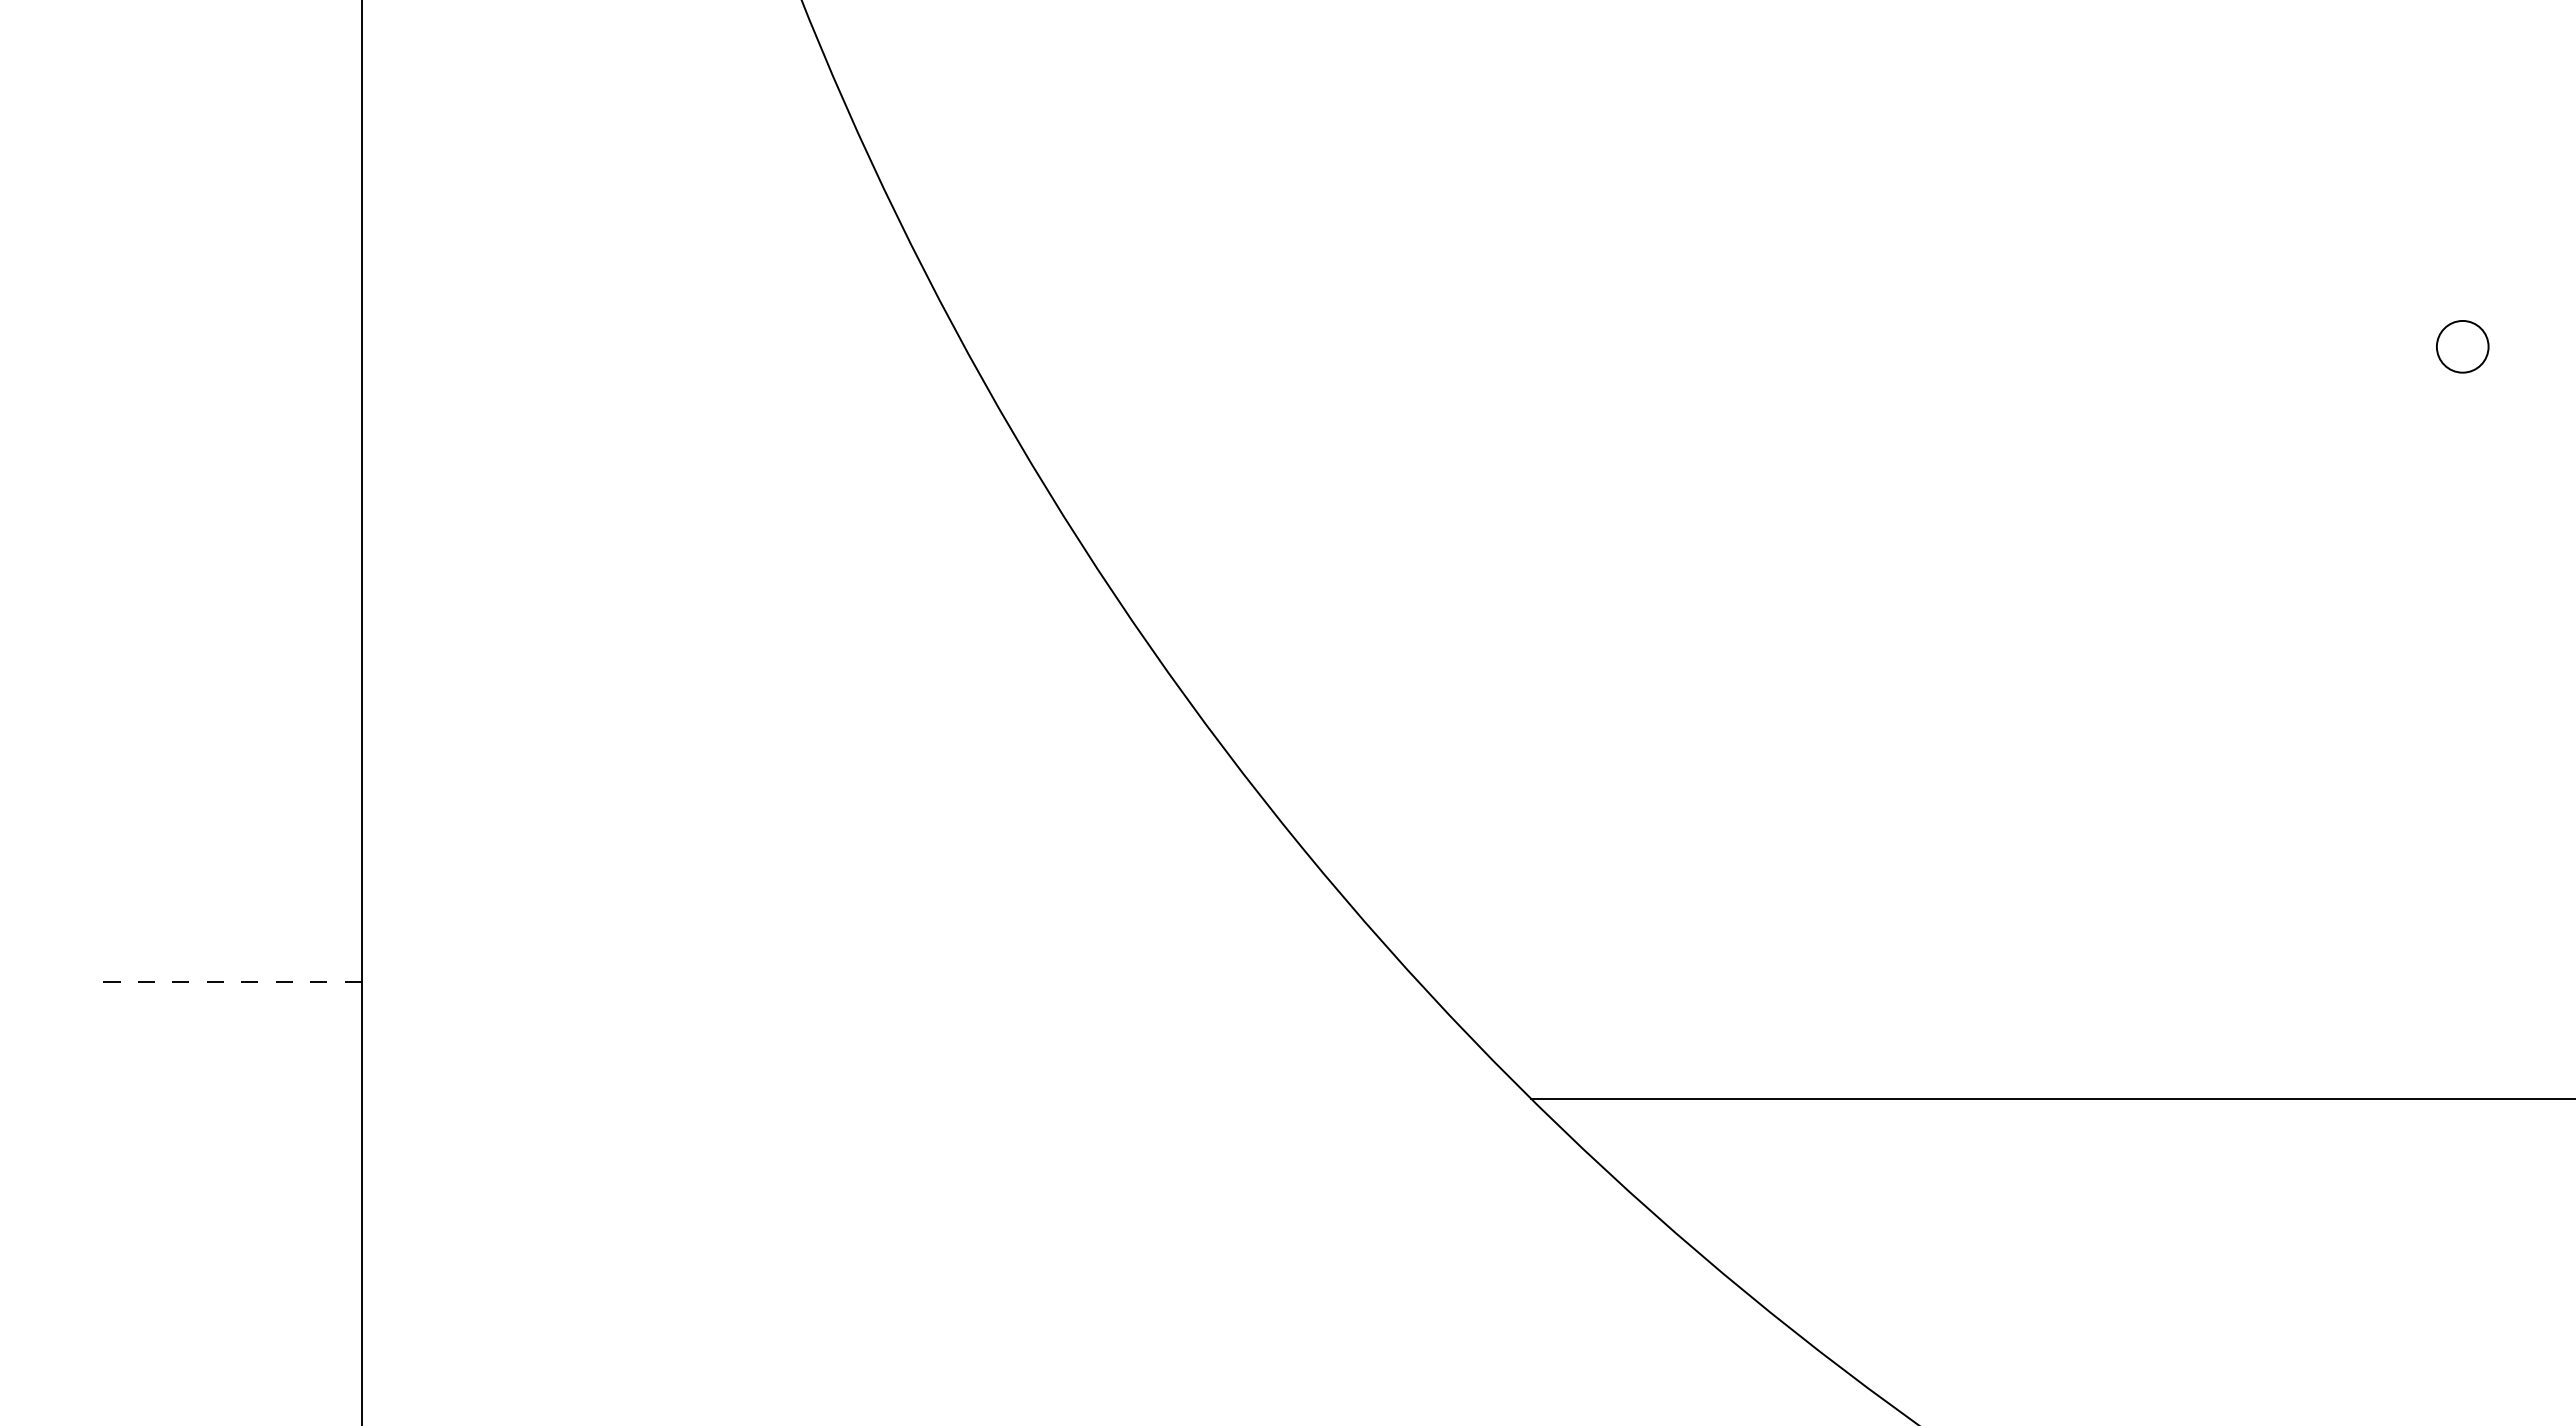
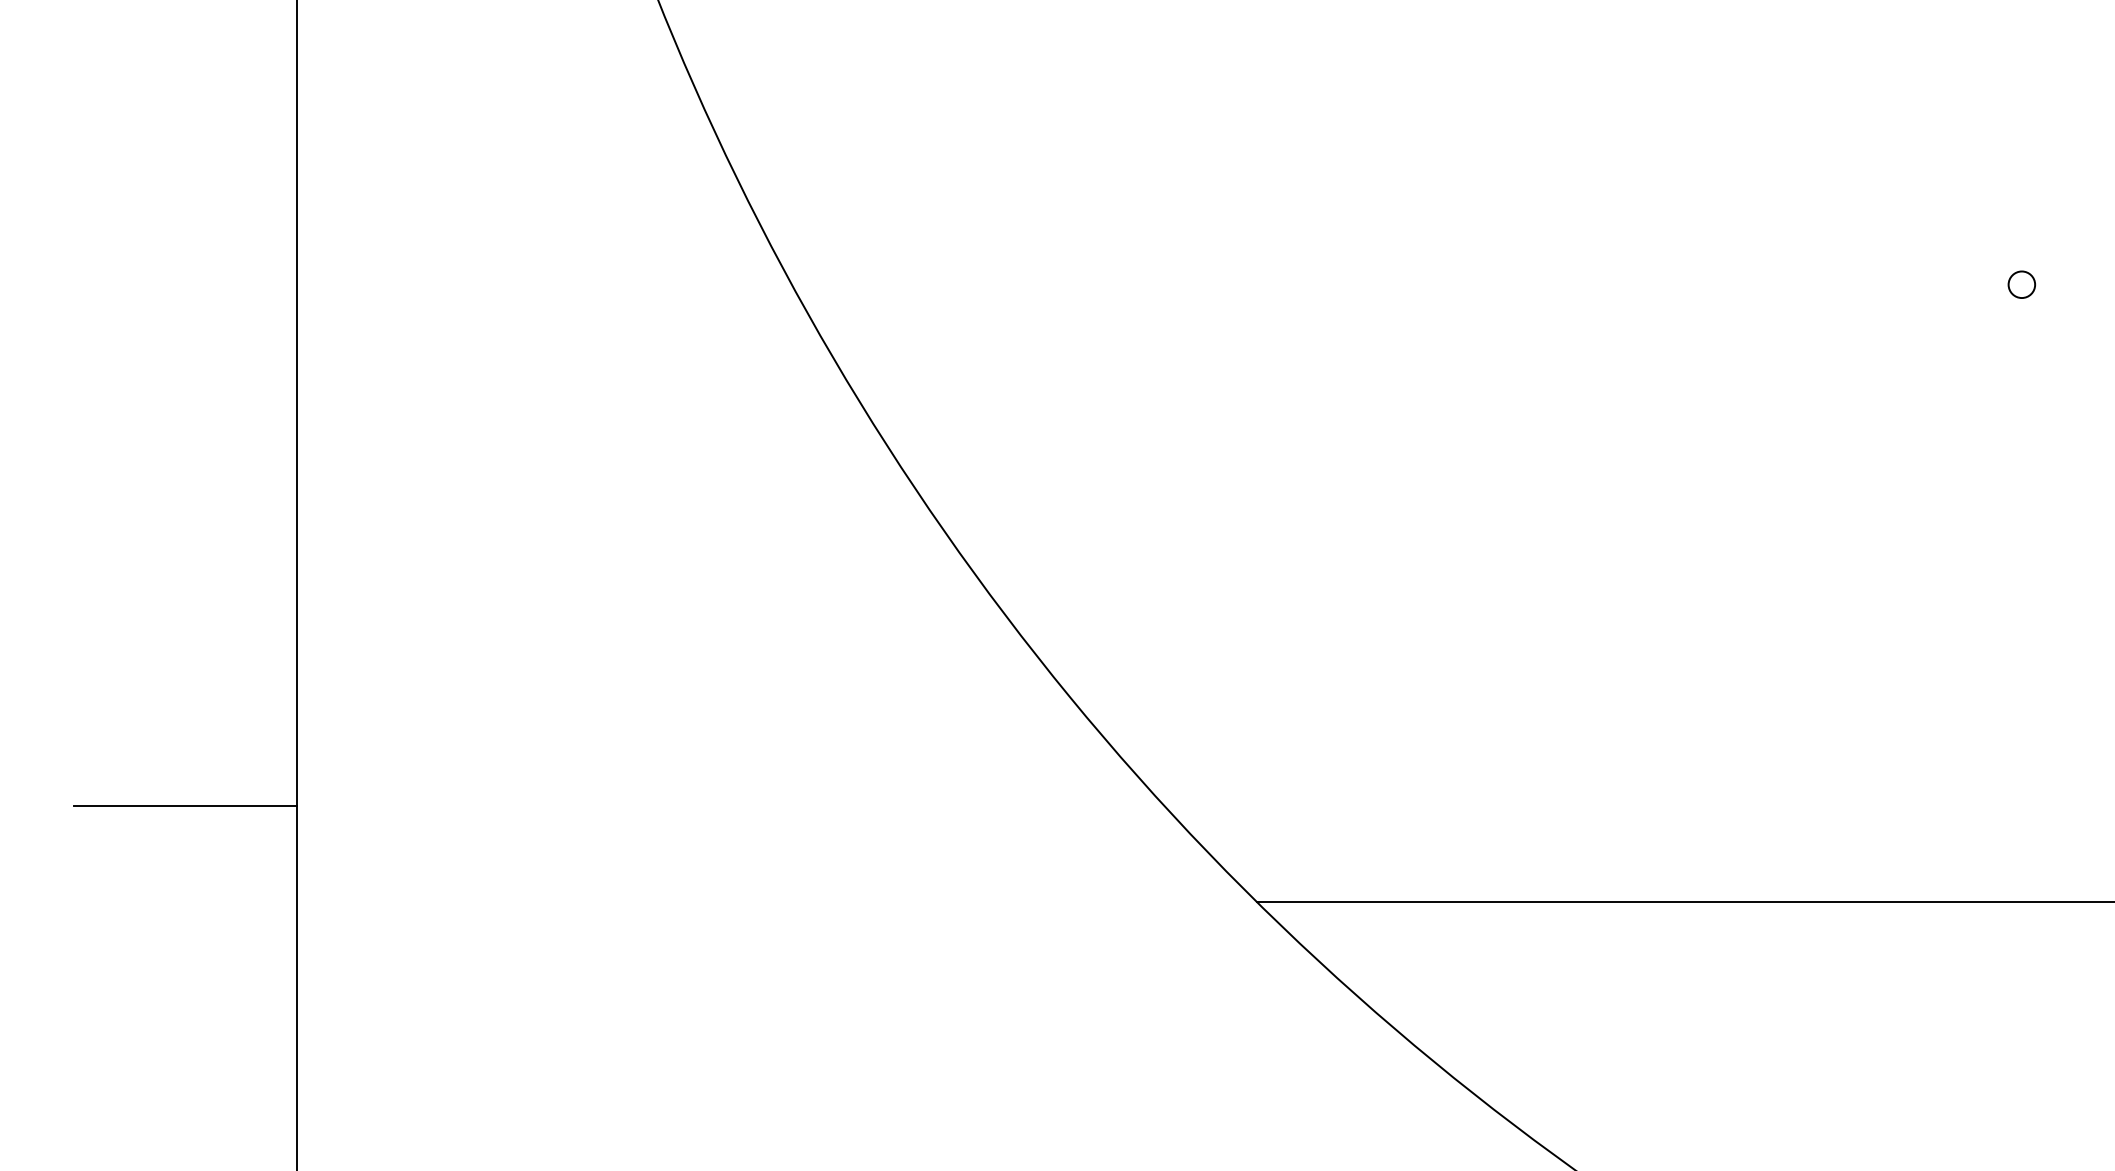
circle: (2462, 346) -> (2021, 284), size x0.62
line: (226, 981) -> (186, 805), dashed -> solid

